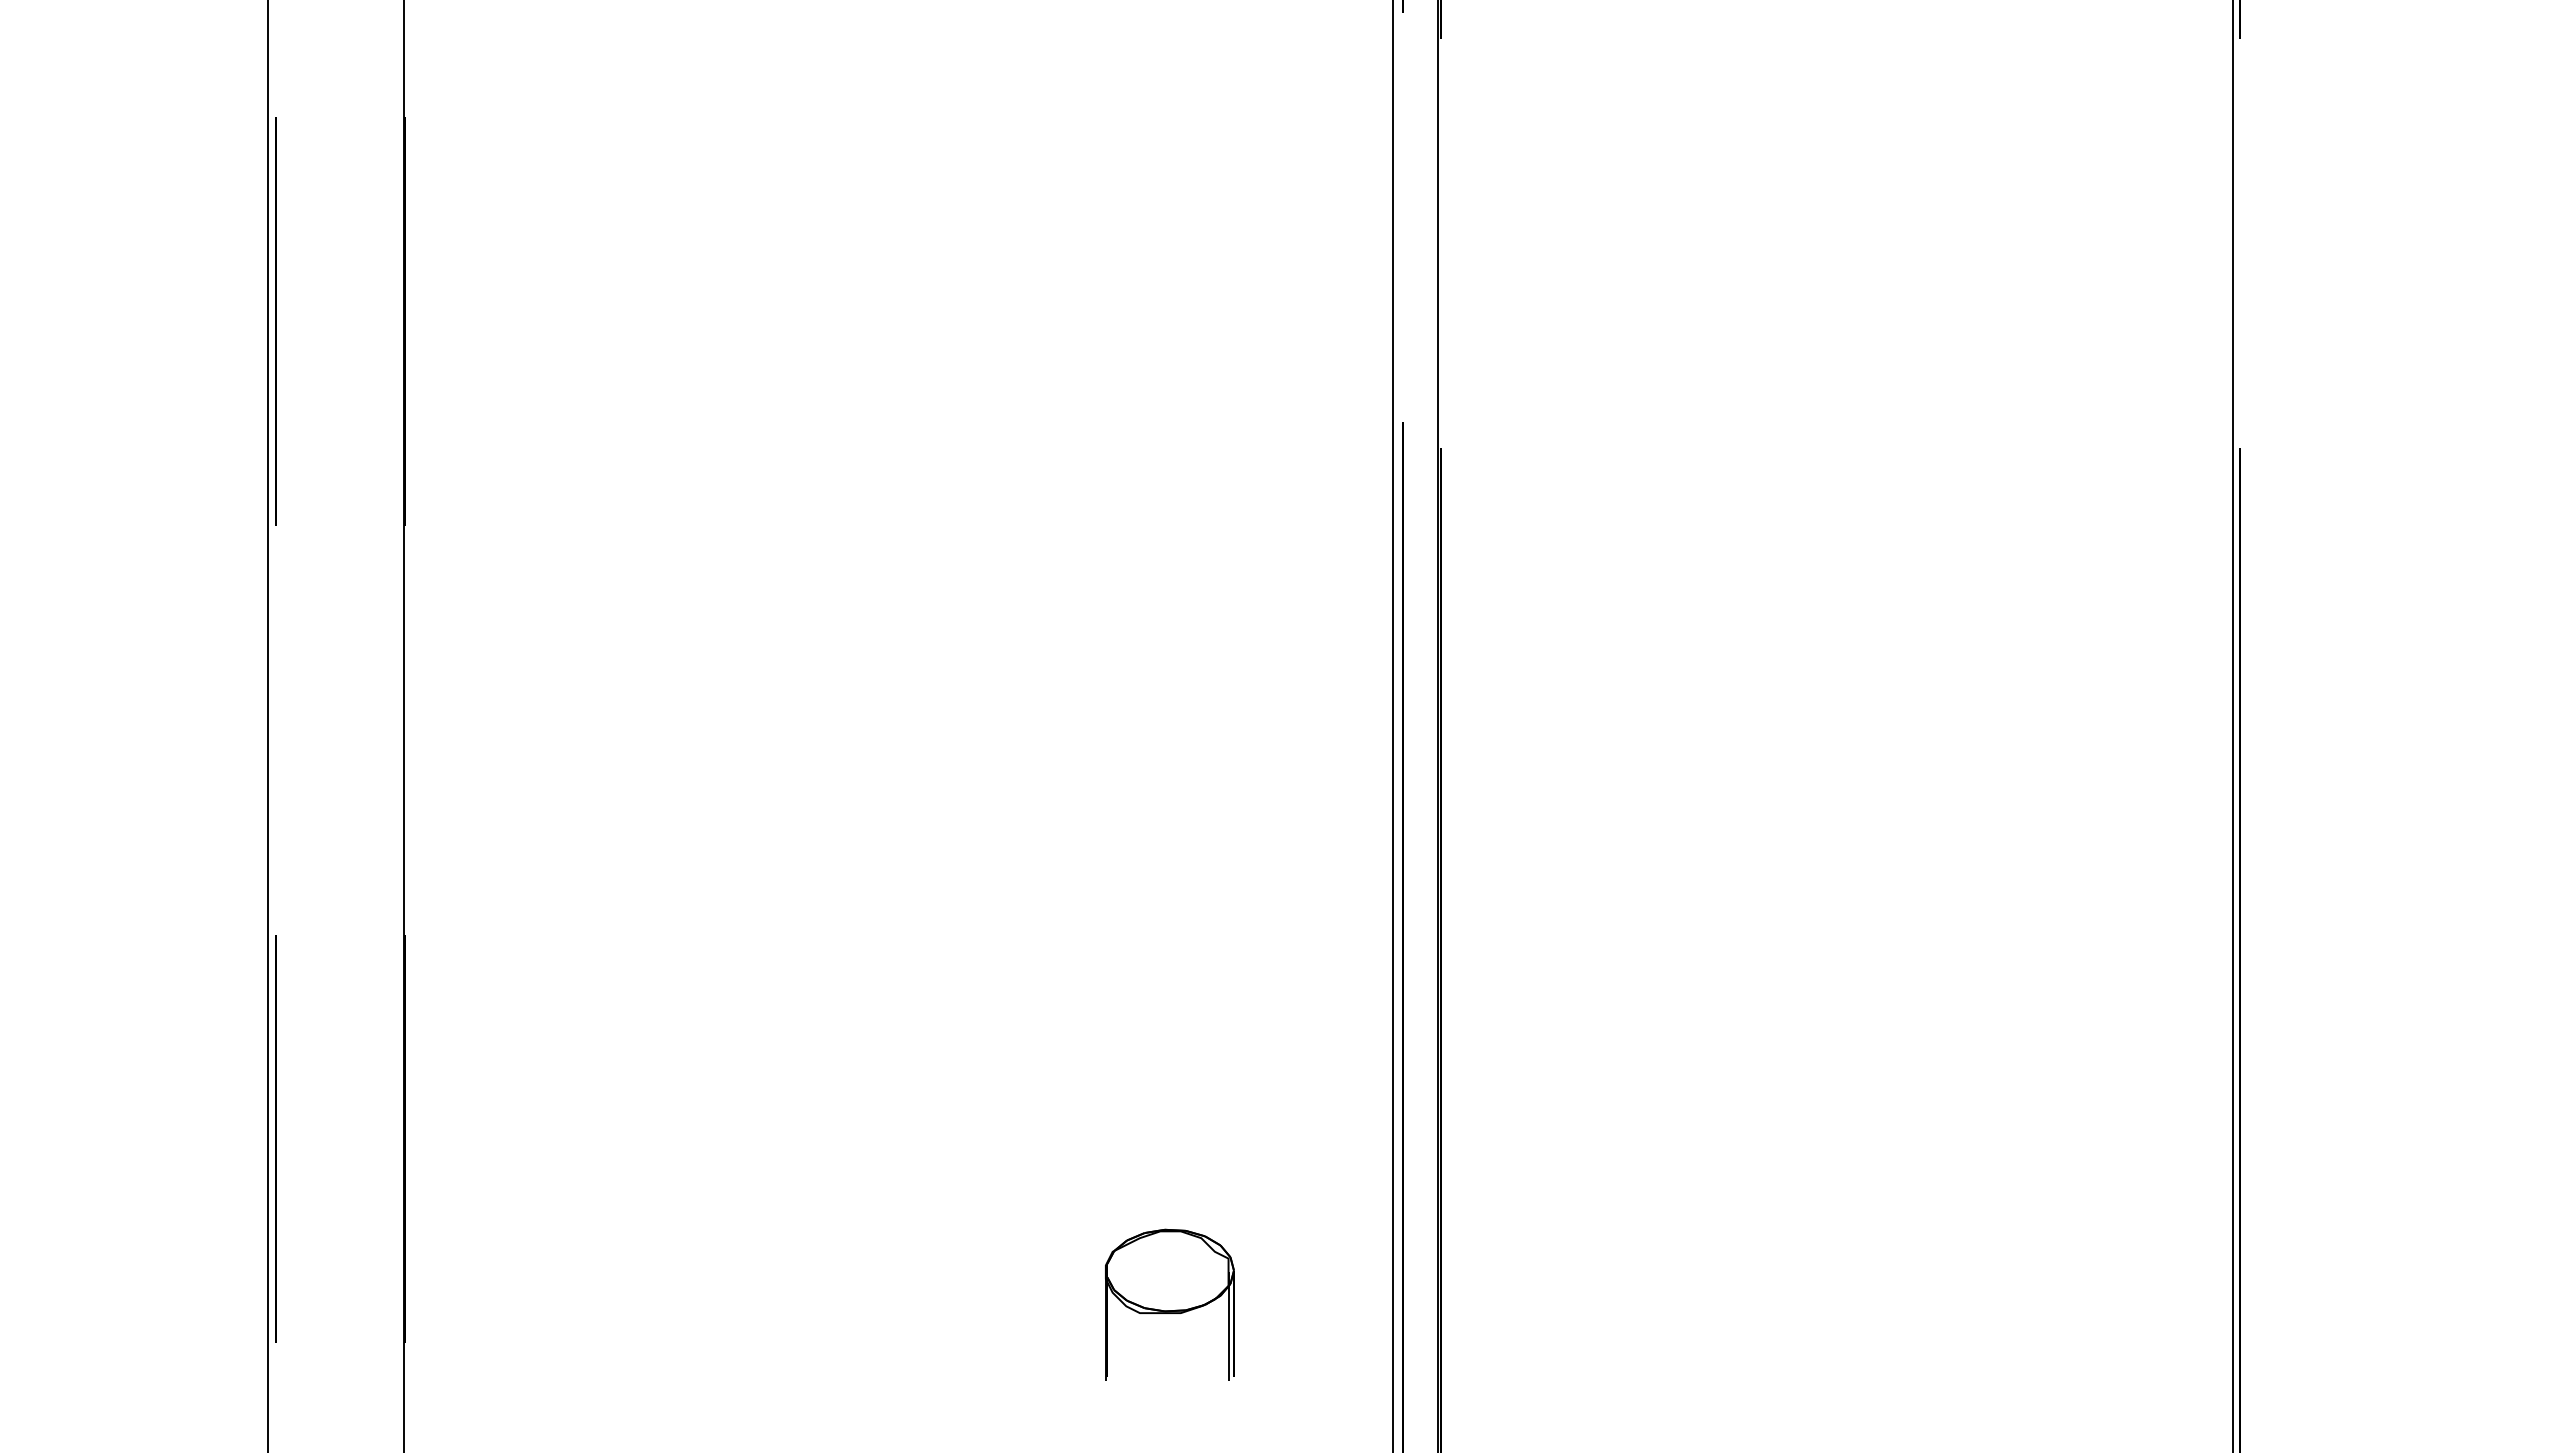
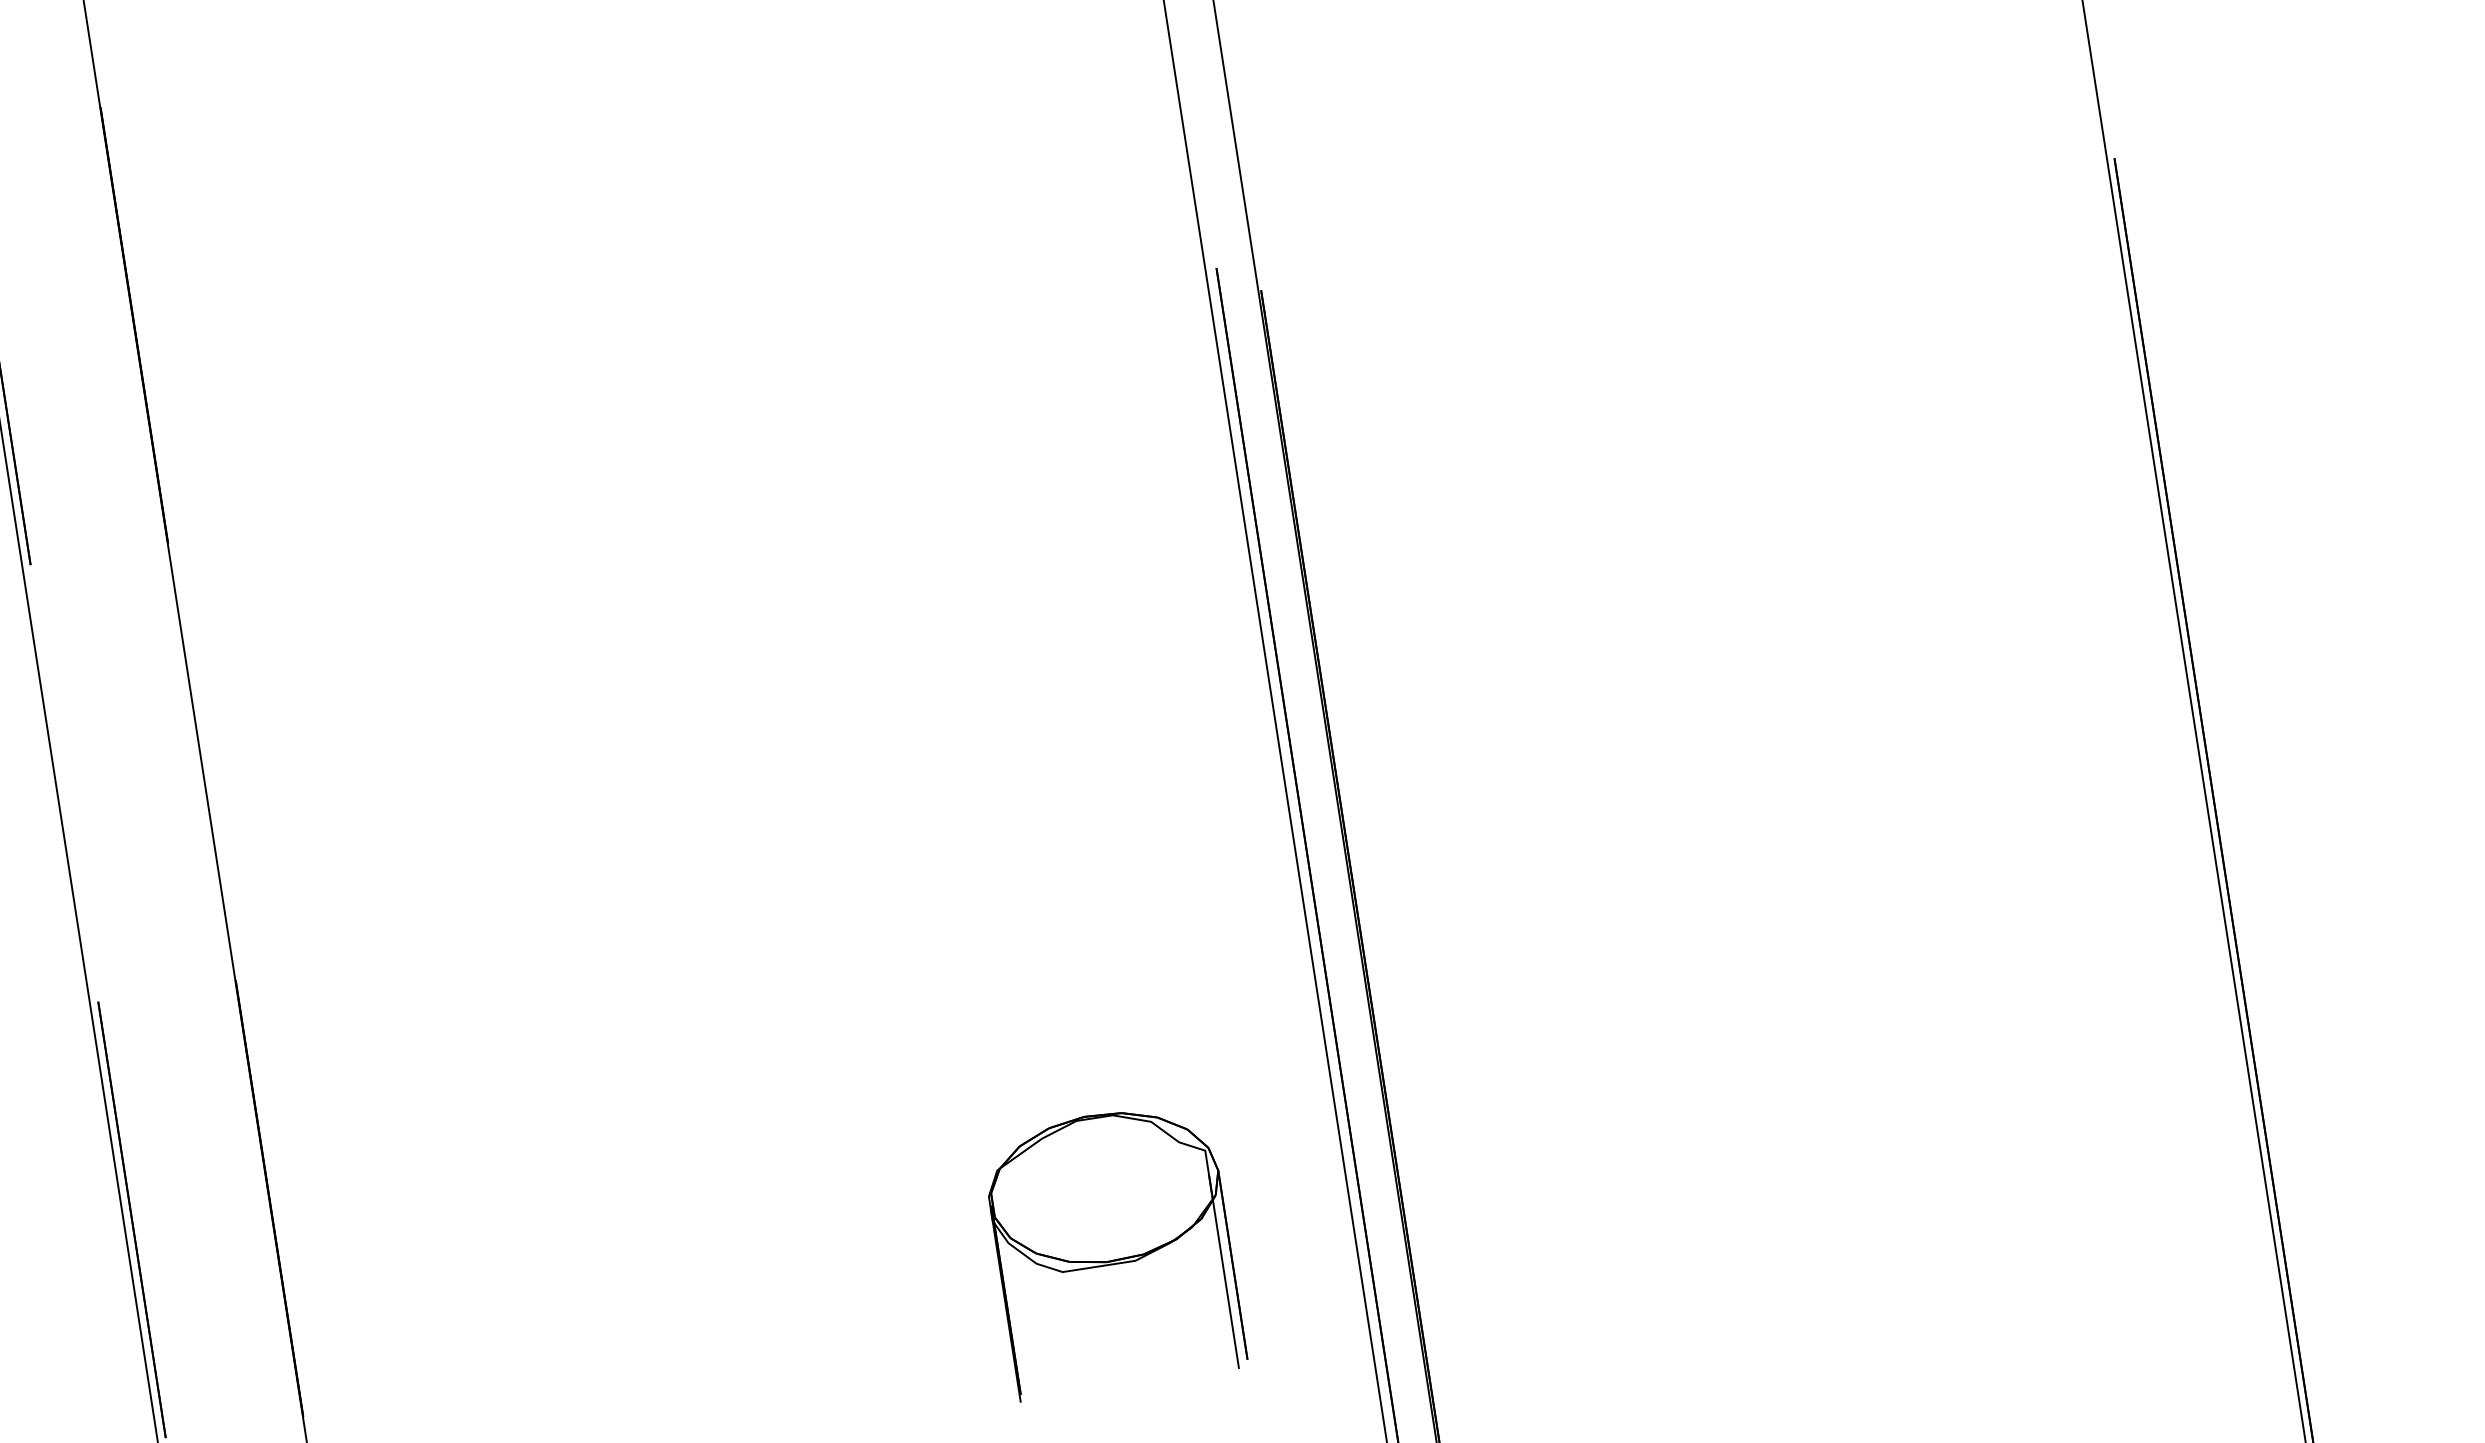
part: (1169, 1304) -> (1113, 1248), size x1.67

